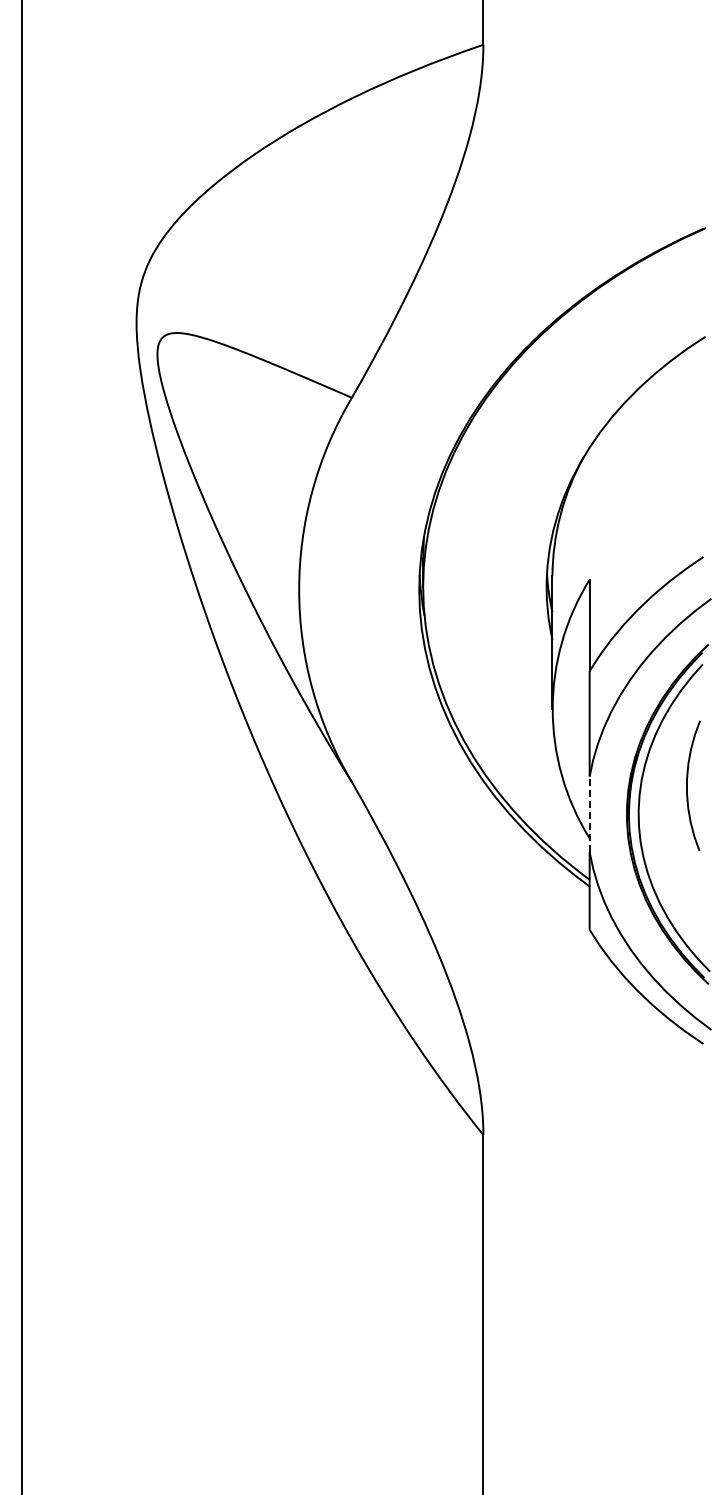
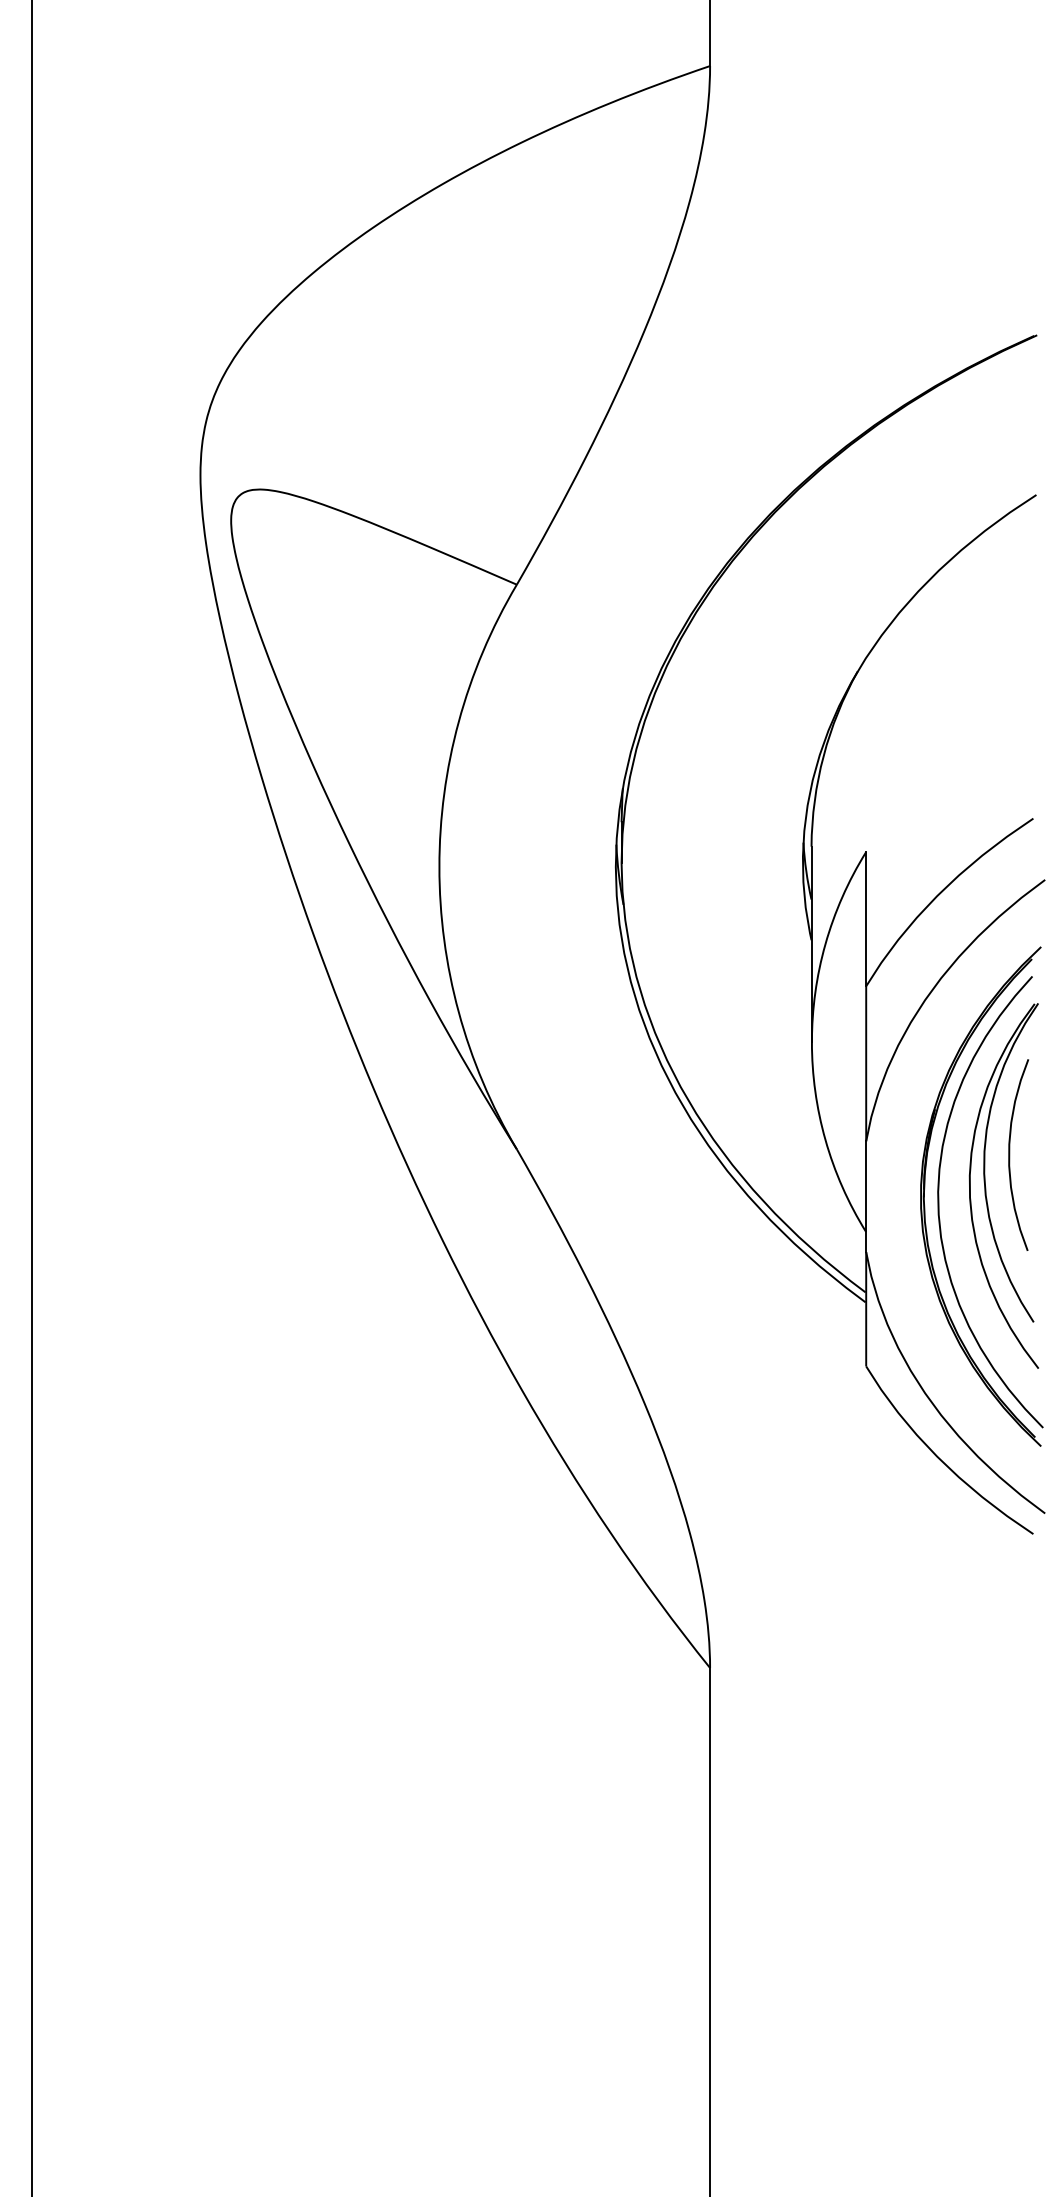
part: (671, 806) -> (986, 1185), added
line: (589, 814) -> (865, 1196), dashed -> solid

